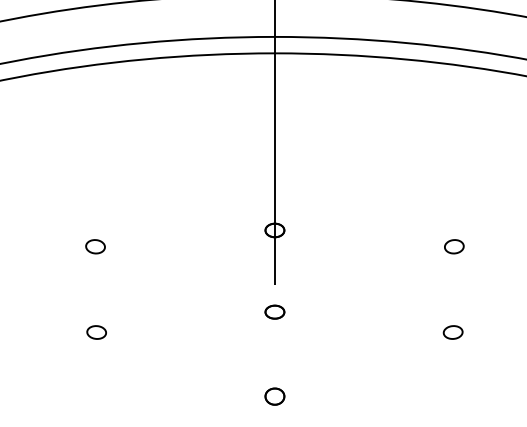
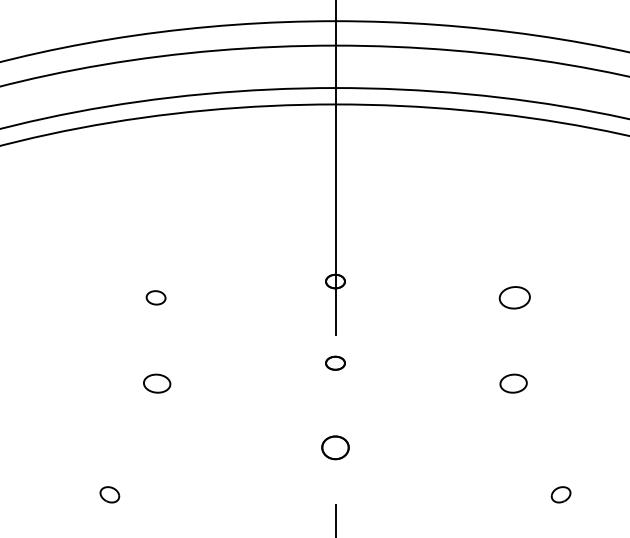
part: (453, 246) -> (514, 297), size x1.6
part: (96, 332) -> (157, 383), size x1.4
part: (452, 332) -> (513, 383), size x1.4
part: (274, 396) -> (335, 447), size x1.4

